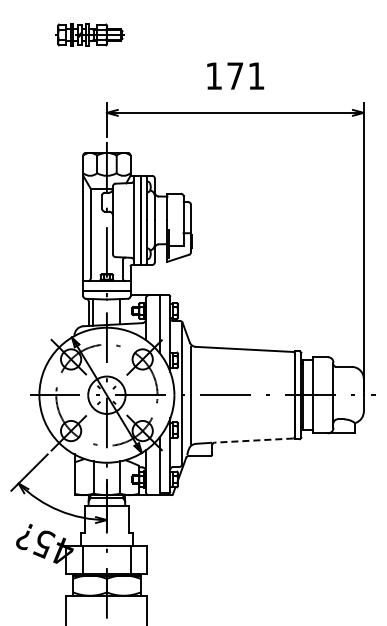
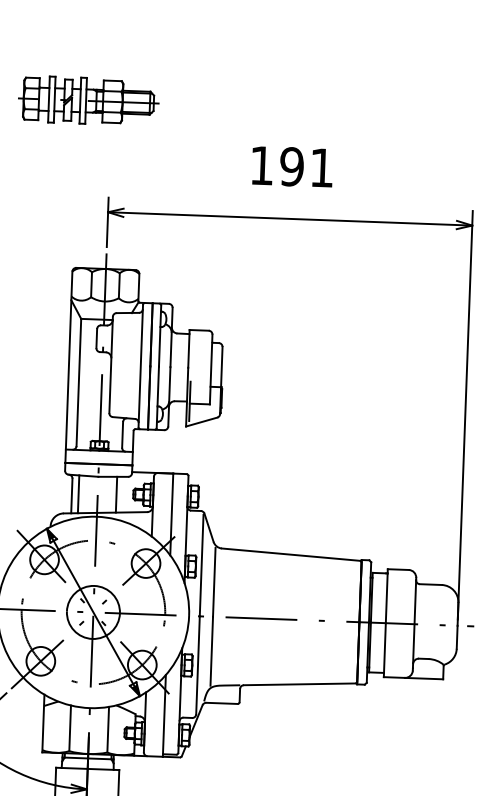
part: (89, 34) -> (87, 100), size x1.43
text: (235, 76) -> (292, 167), 171 -> 191
line: (253, 440) -> (298, 684), dashed -> solid

